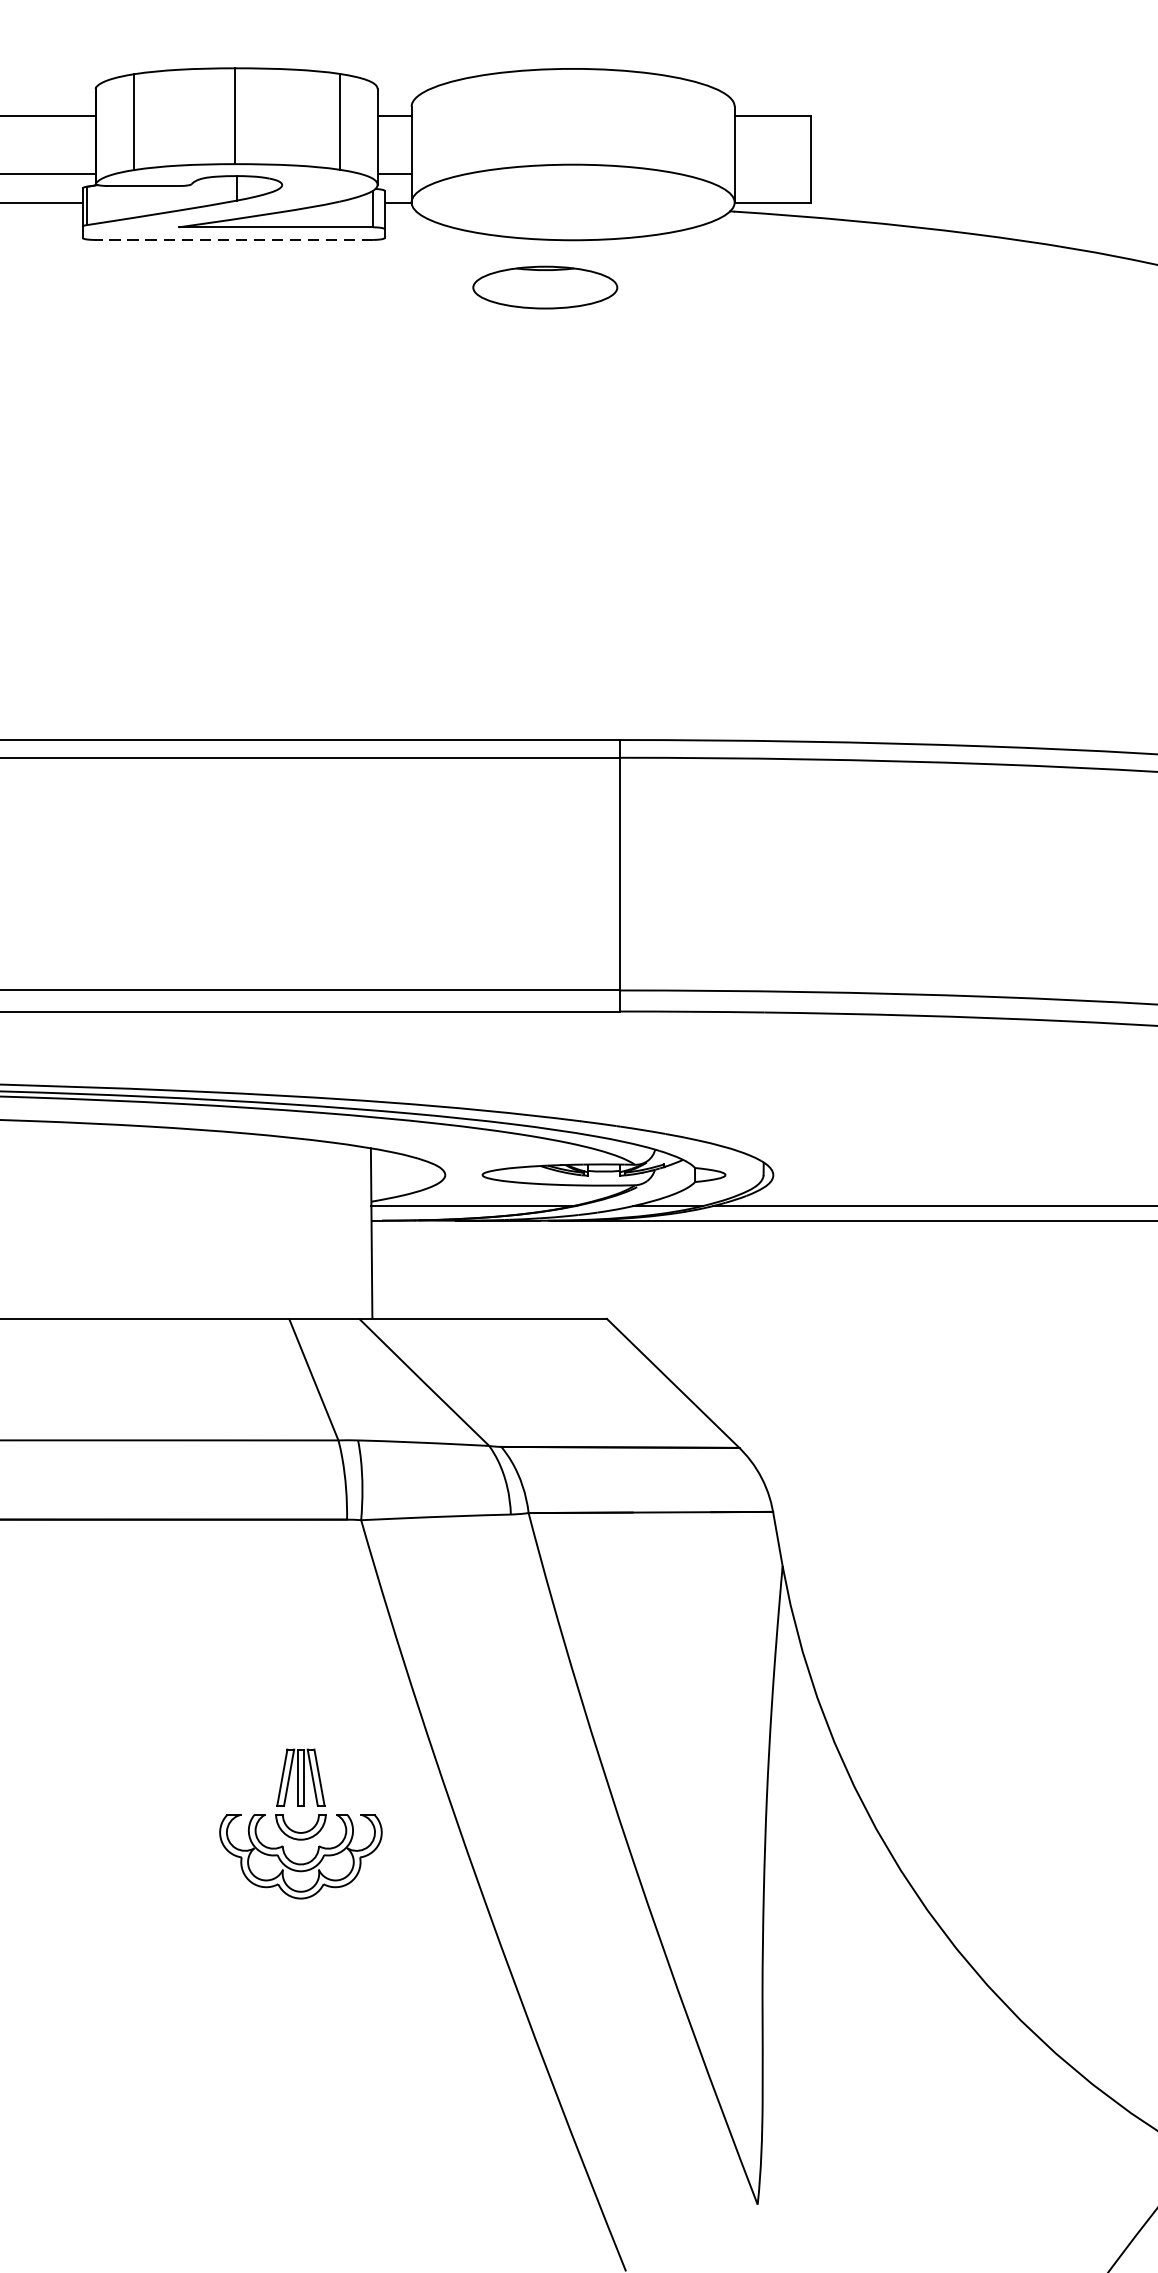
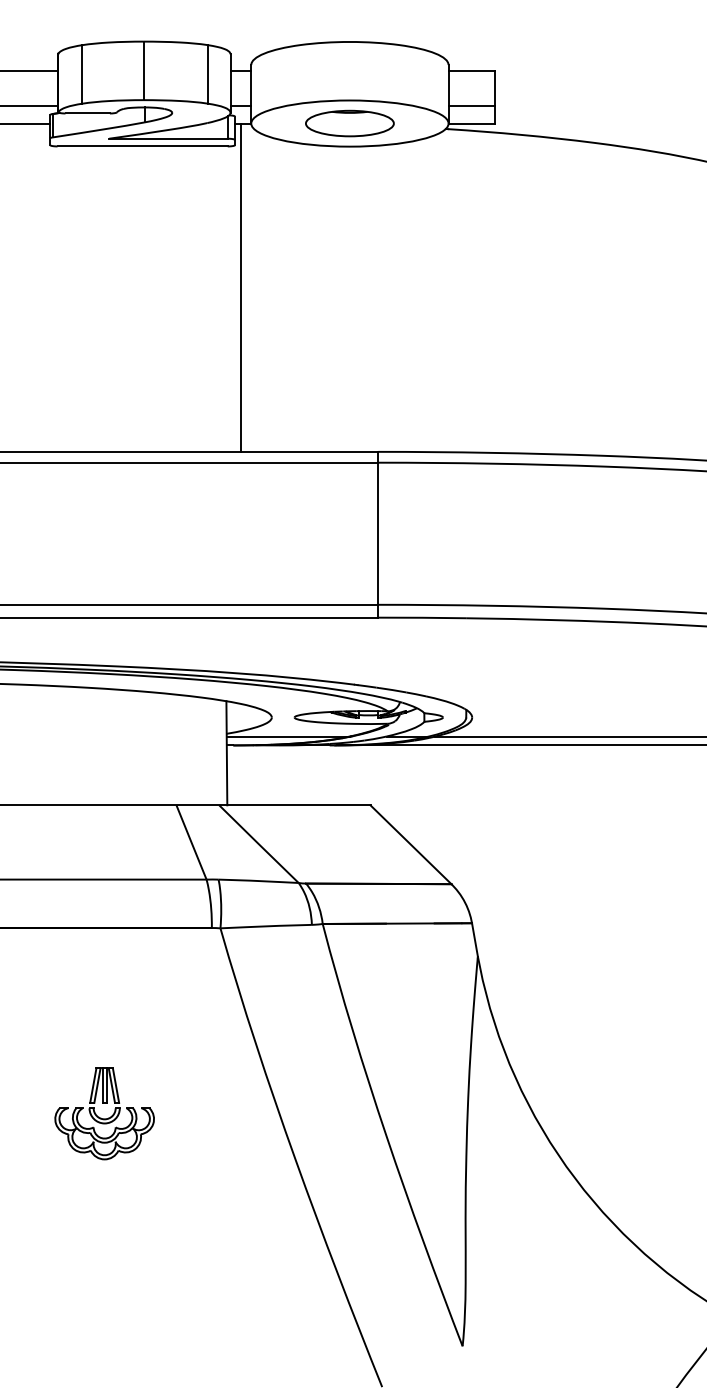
line: (772, 174) -> (471, 106), added
line: (233, 240) -> (142, 146), dashed -> solid
part: (544, 287) -> (349, 123), moved
line: (393, 470) -> (240, 287), added
part: (300, 1823) -> (104, 1113), moved

